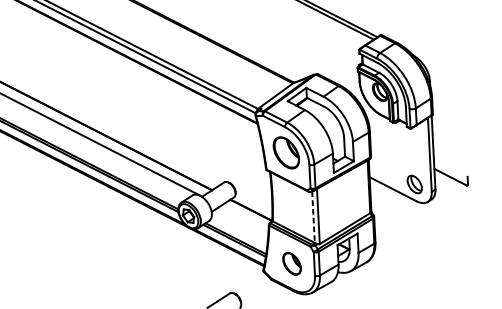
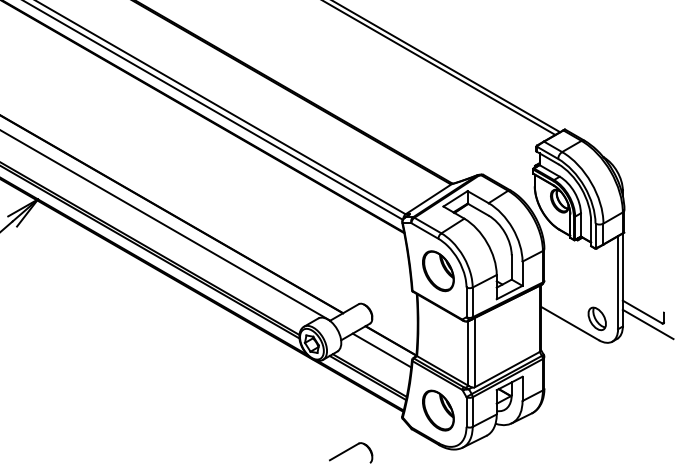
line: (454, 186) -> (647, 324), added
line: (313, 217) -> (468, 353), dashed -> solid
line: (244, 218) -> (381, 350), added
part: (292, 263) -> (438, 410), size x1.43

